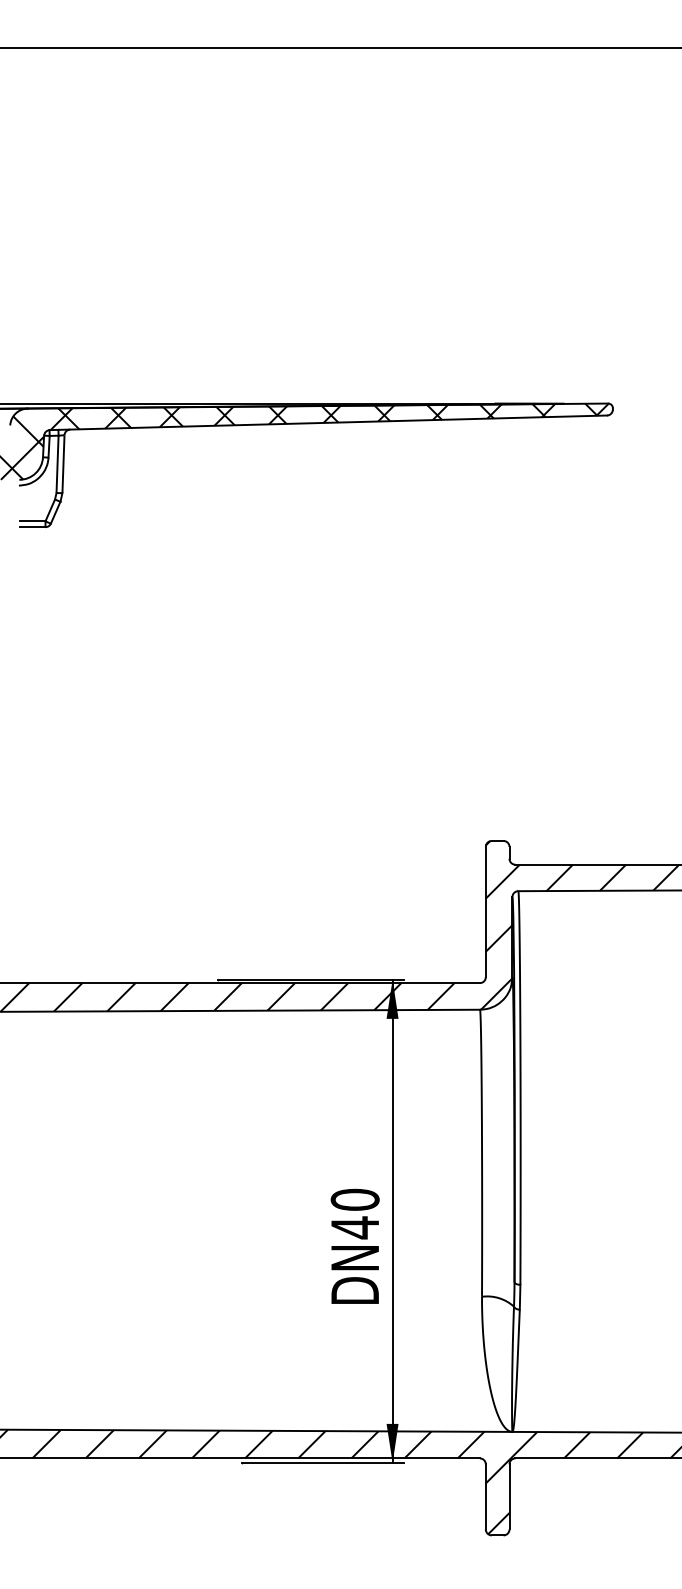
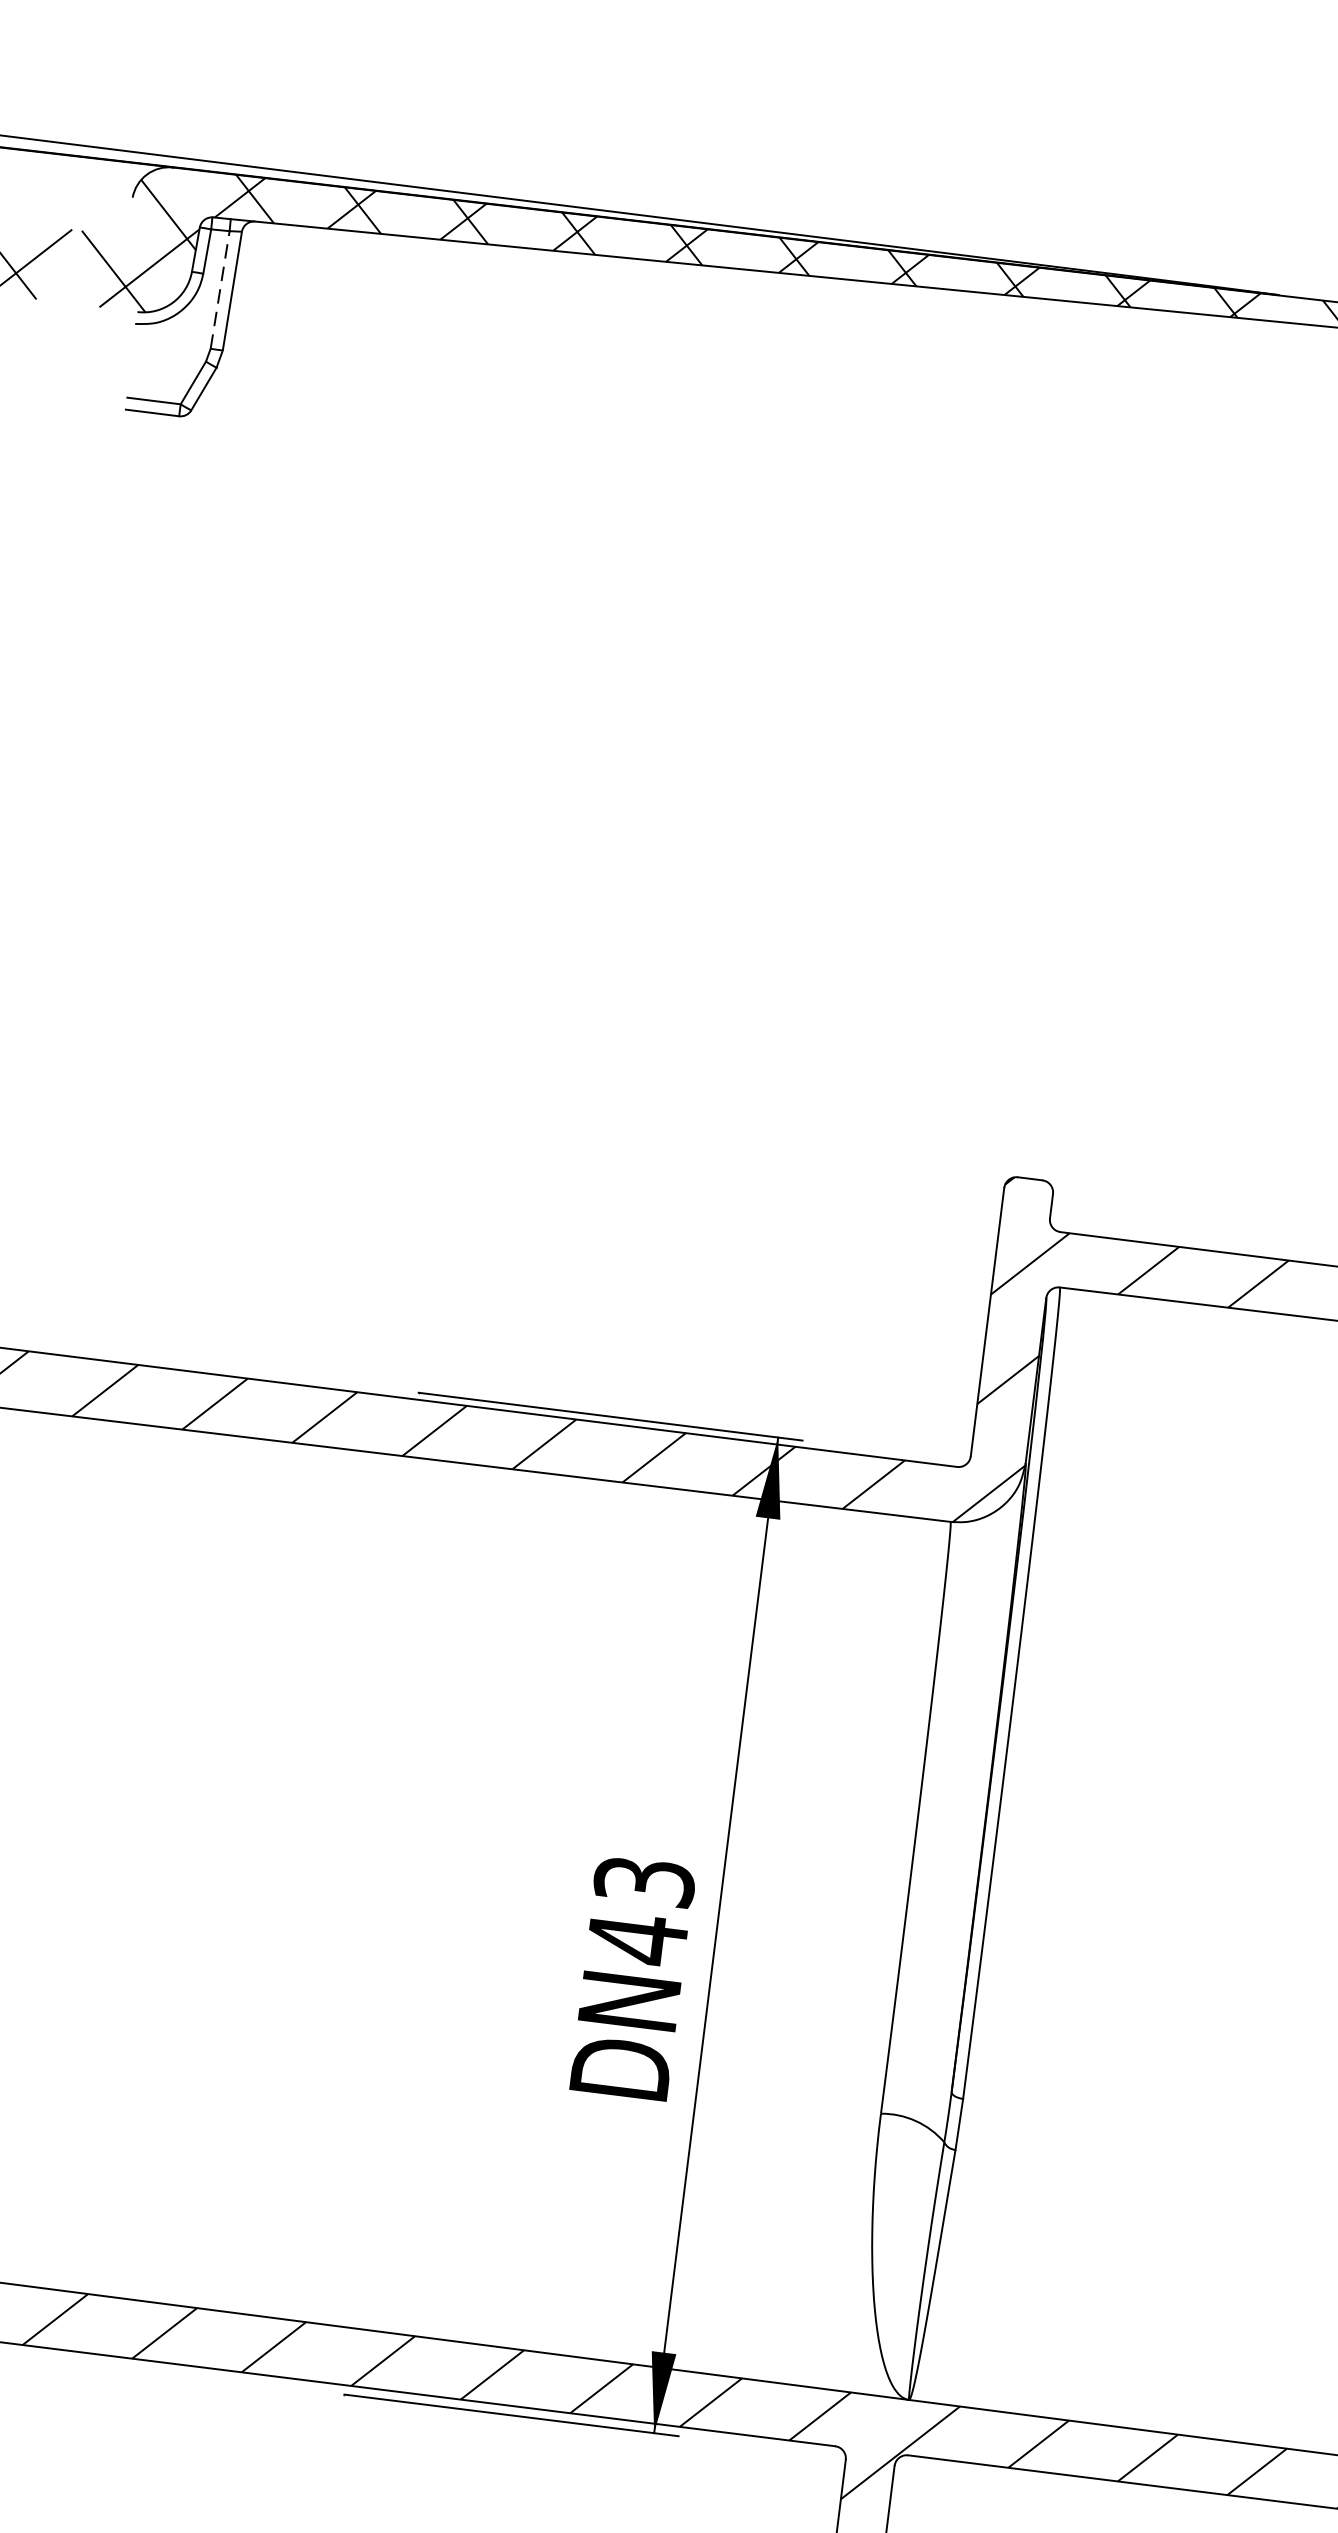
line: (57, 463) -> (220, 288), solid -> dashed
text: (354, 1199) -> (643, 1880), DN40 -> DN43

